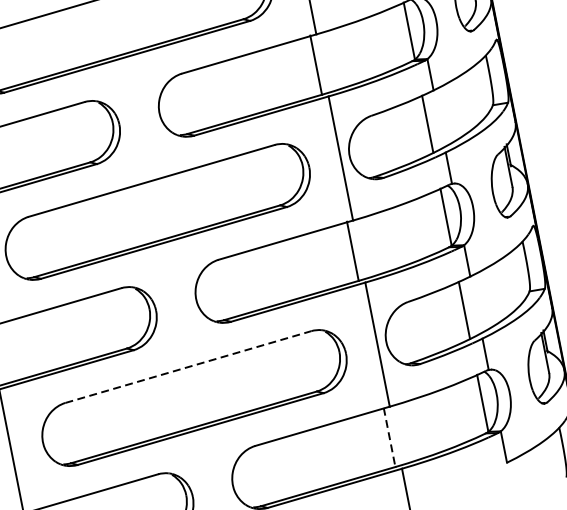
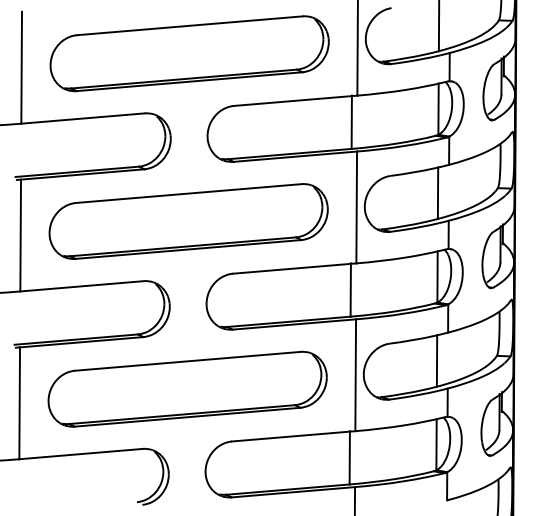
line: (189, 367) -> (188, 361), dashed -> solid
line: (389, 437) -> (349, 457), dashed -> solid

